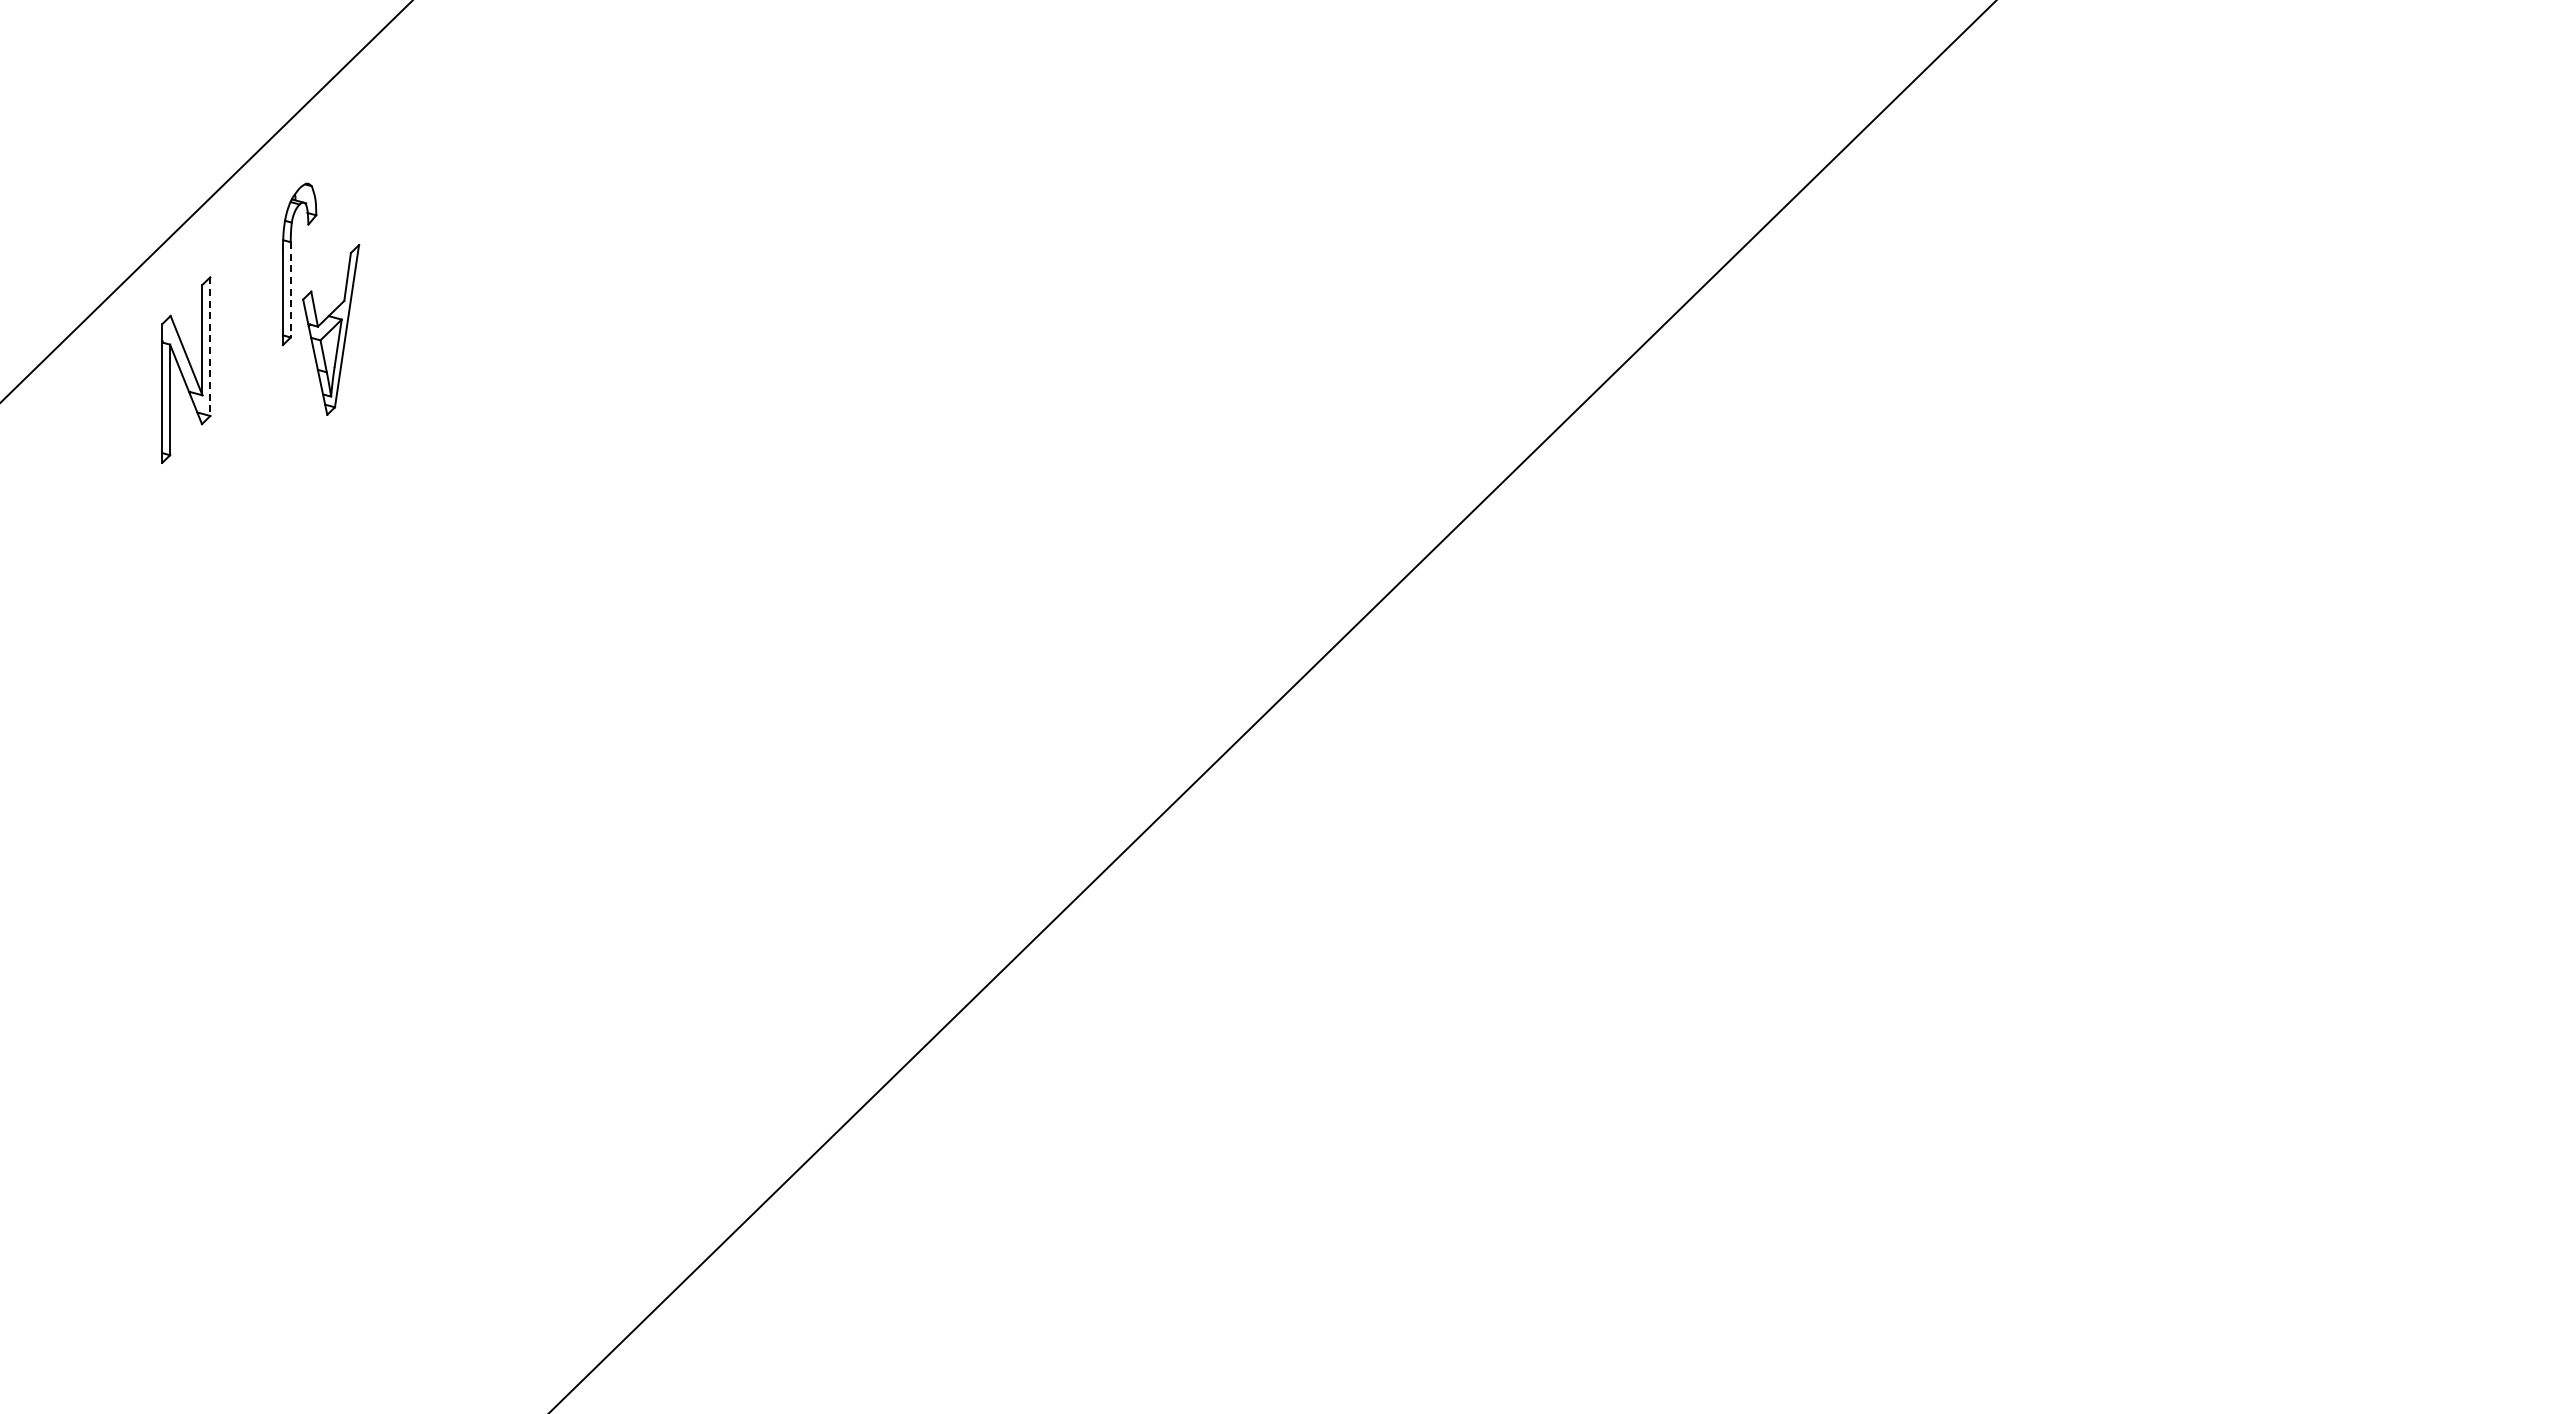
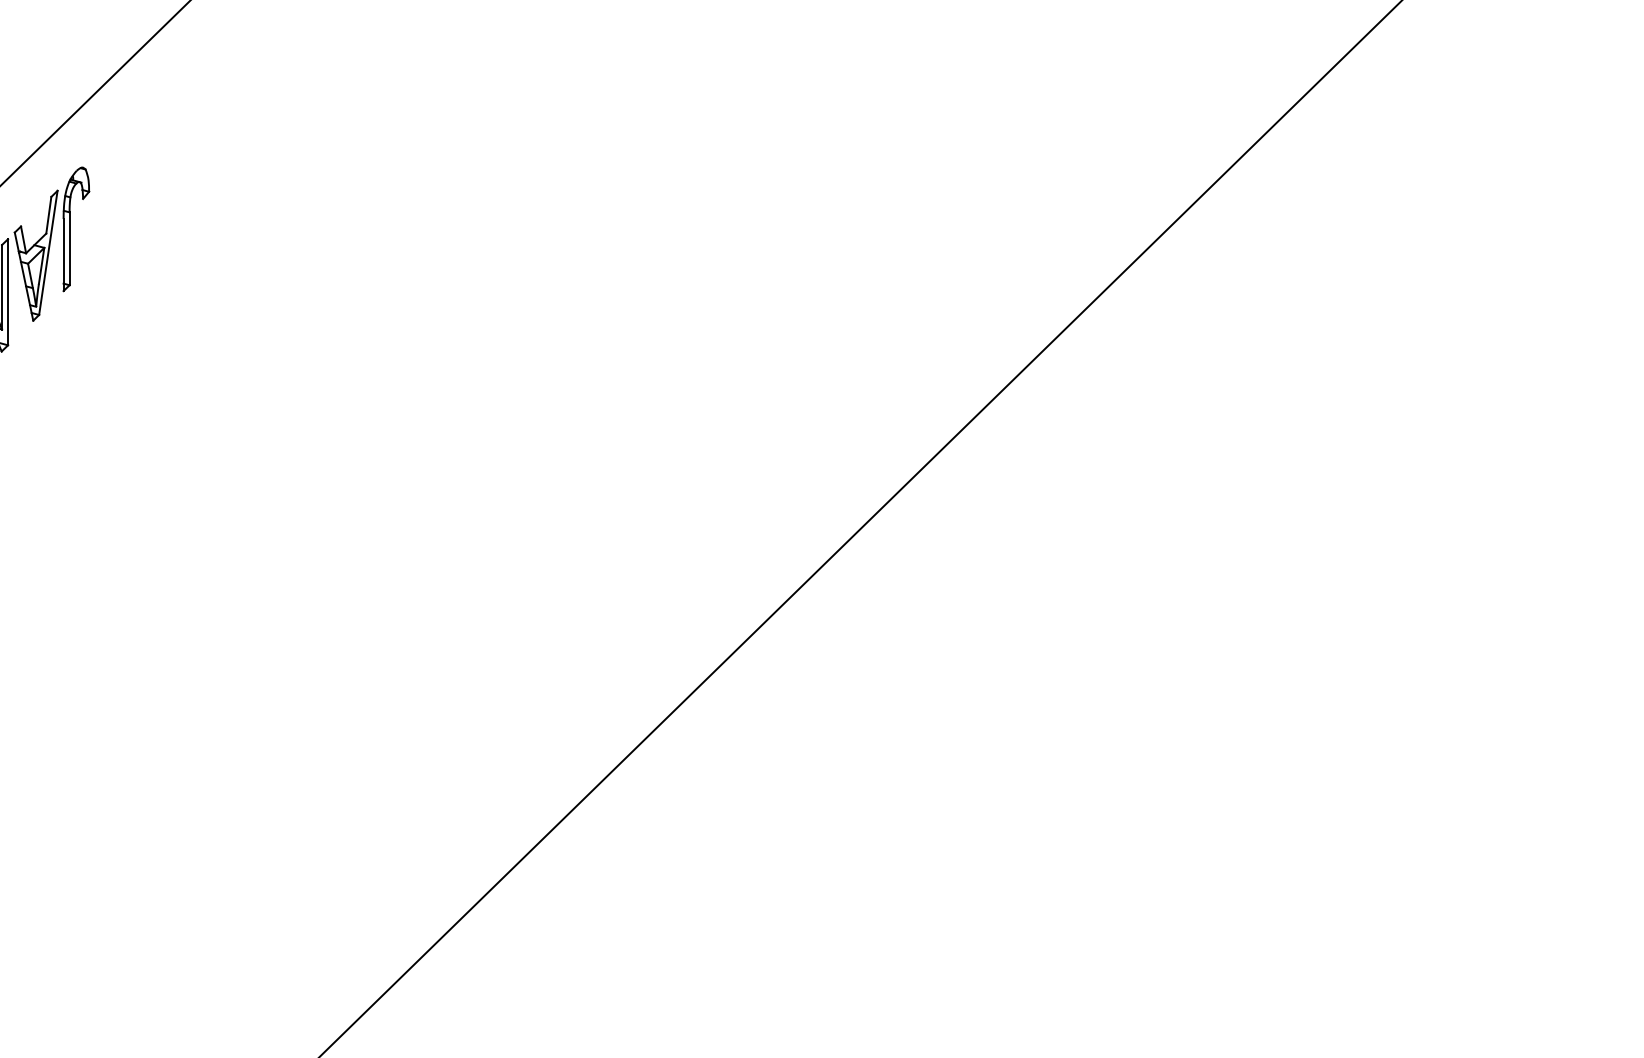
line: (290, 289) -> (69, 248), dashed -> solid
part: (331, 329) -> (36, 255), moved
line: (210, 347) -> (8, 292), dashed -> solid

